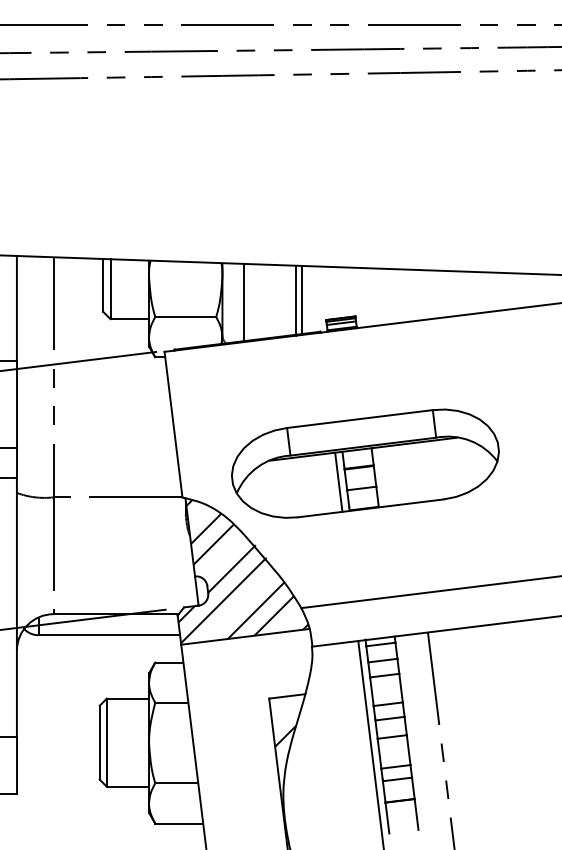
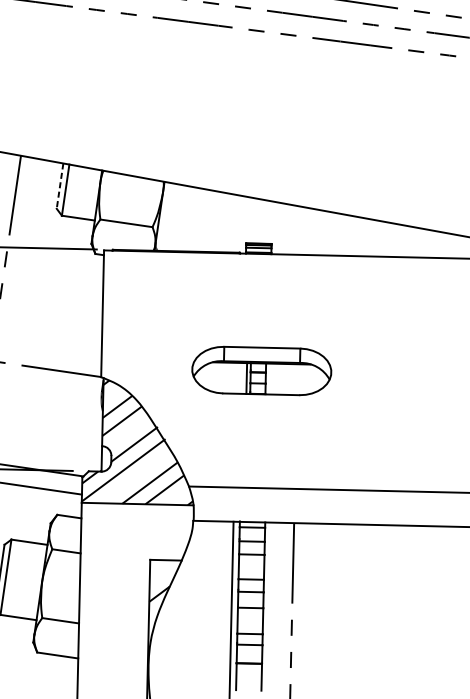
line: (103, 285) -> (60, 186), solid -> dashed
line: (295, 300) -> (222, 222), removed
line: (301, 300) -> (227, 223), removed
line: (244, 302) -> (178, 218), removed
part: (365, 463) -> (261, 370), size x0.6

